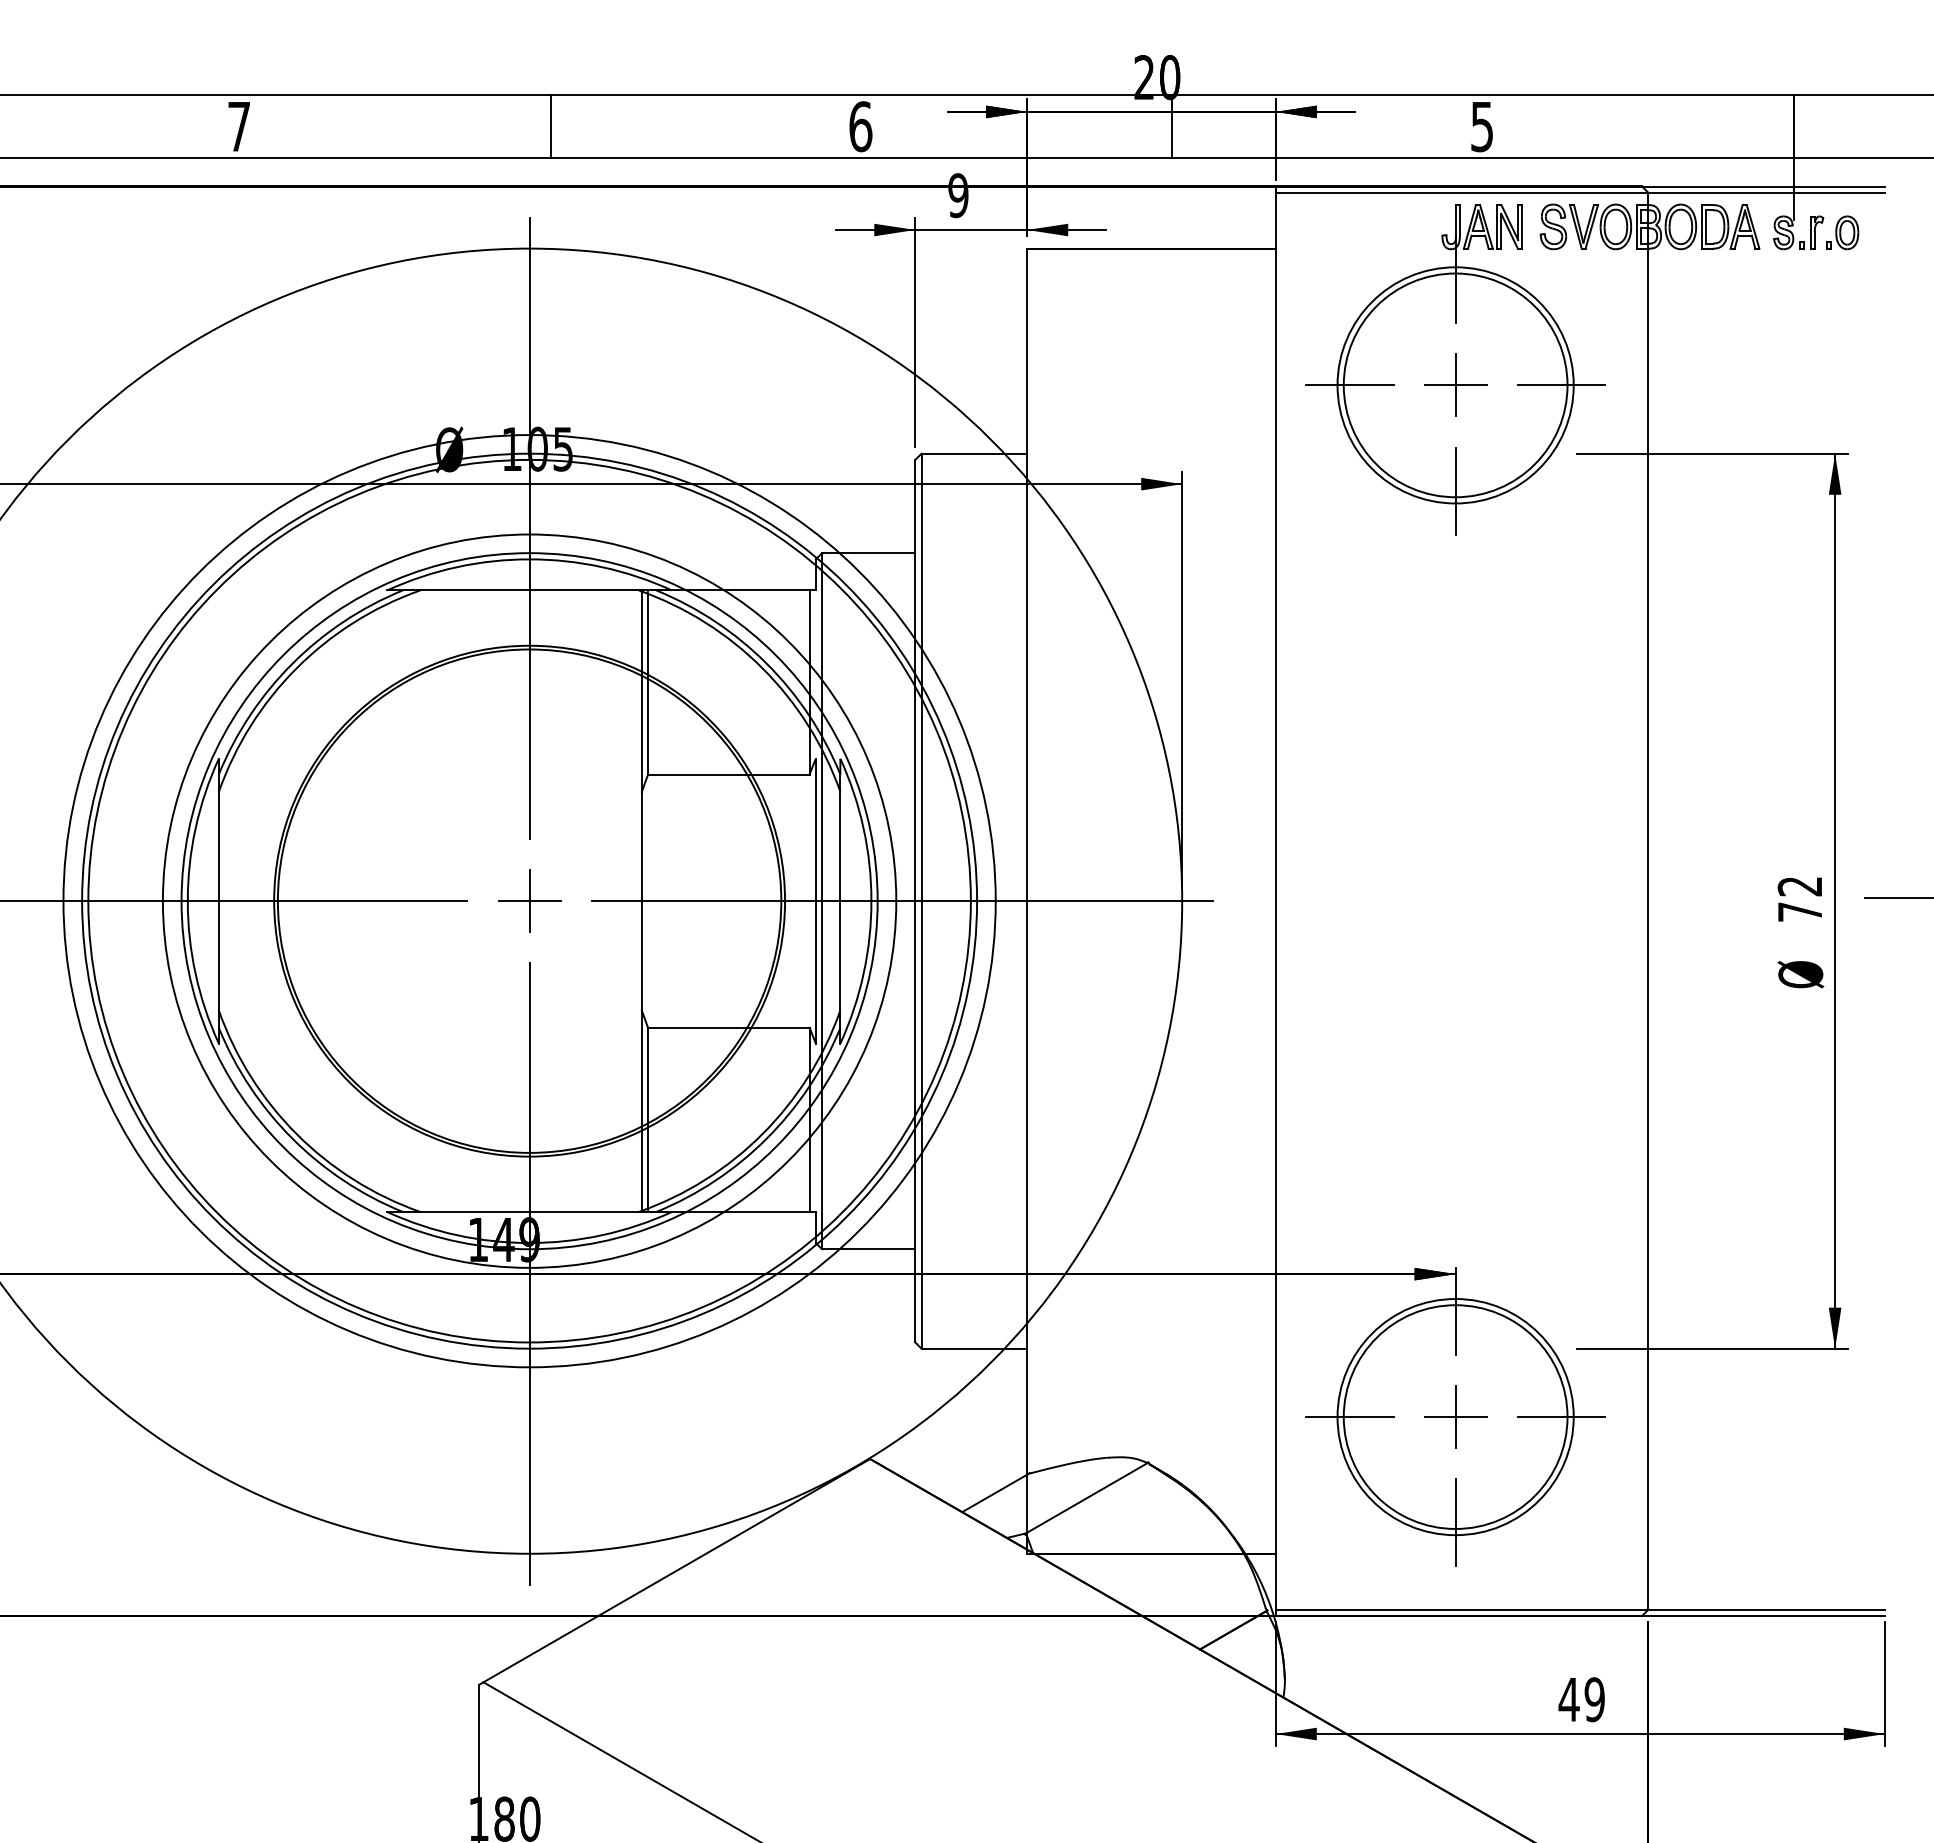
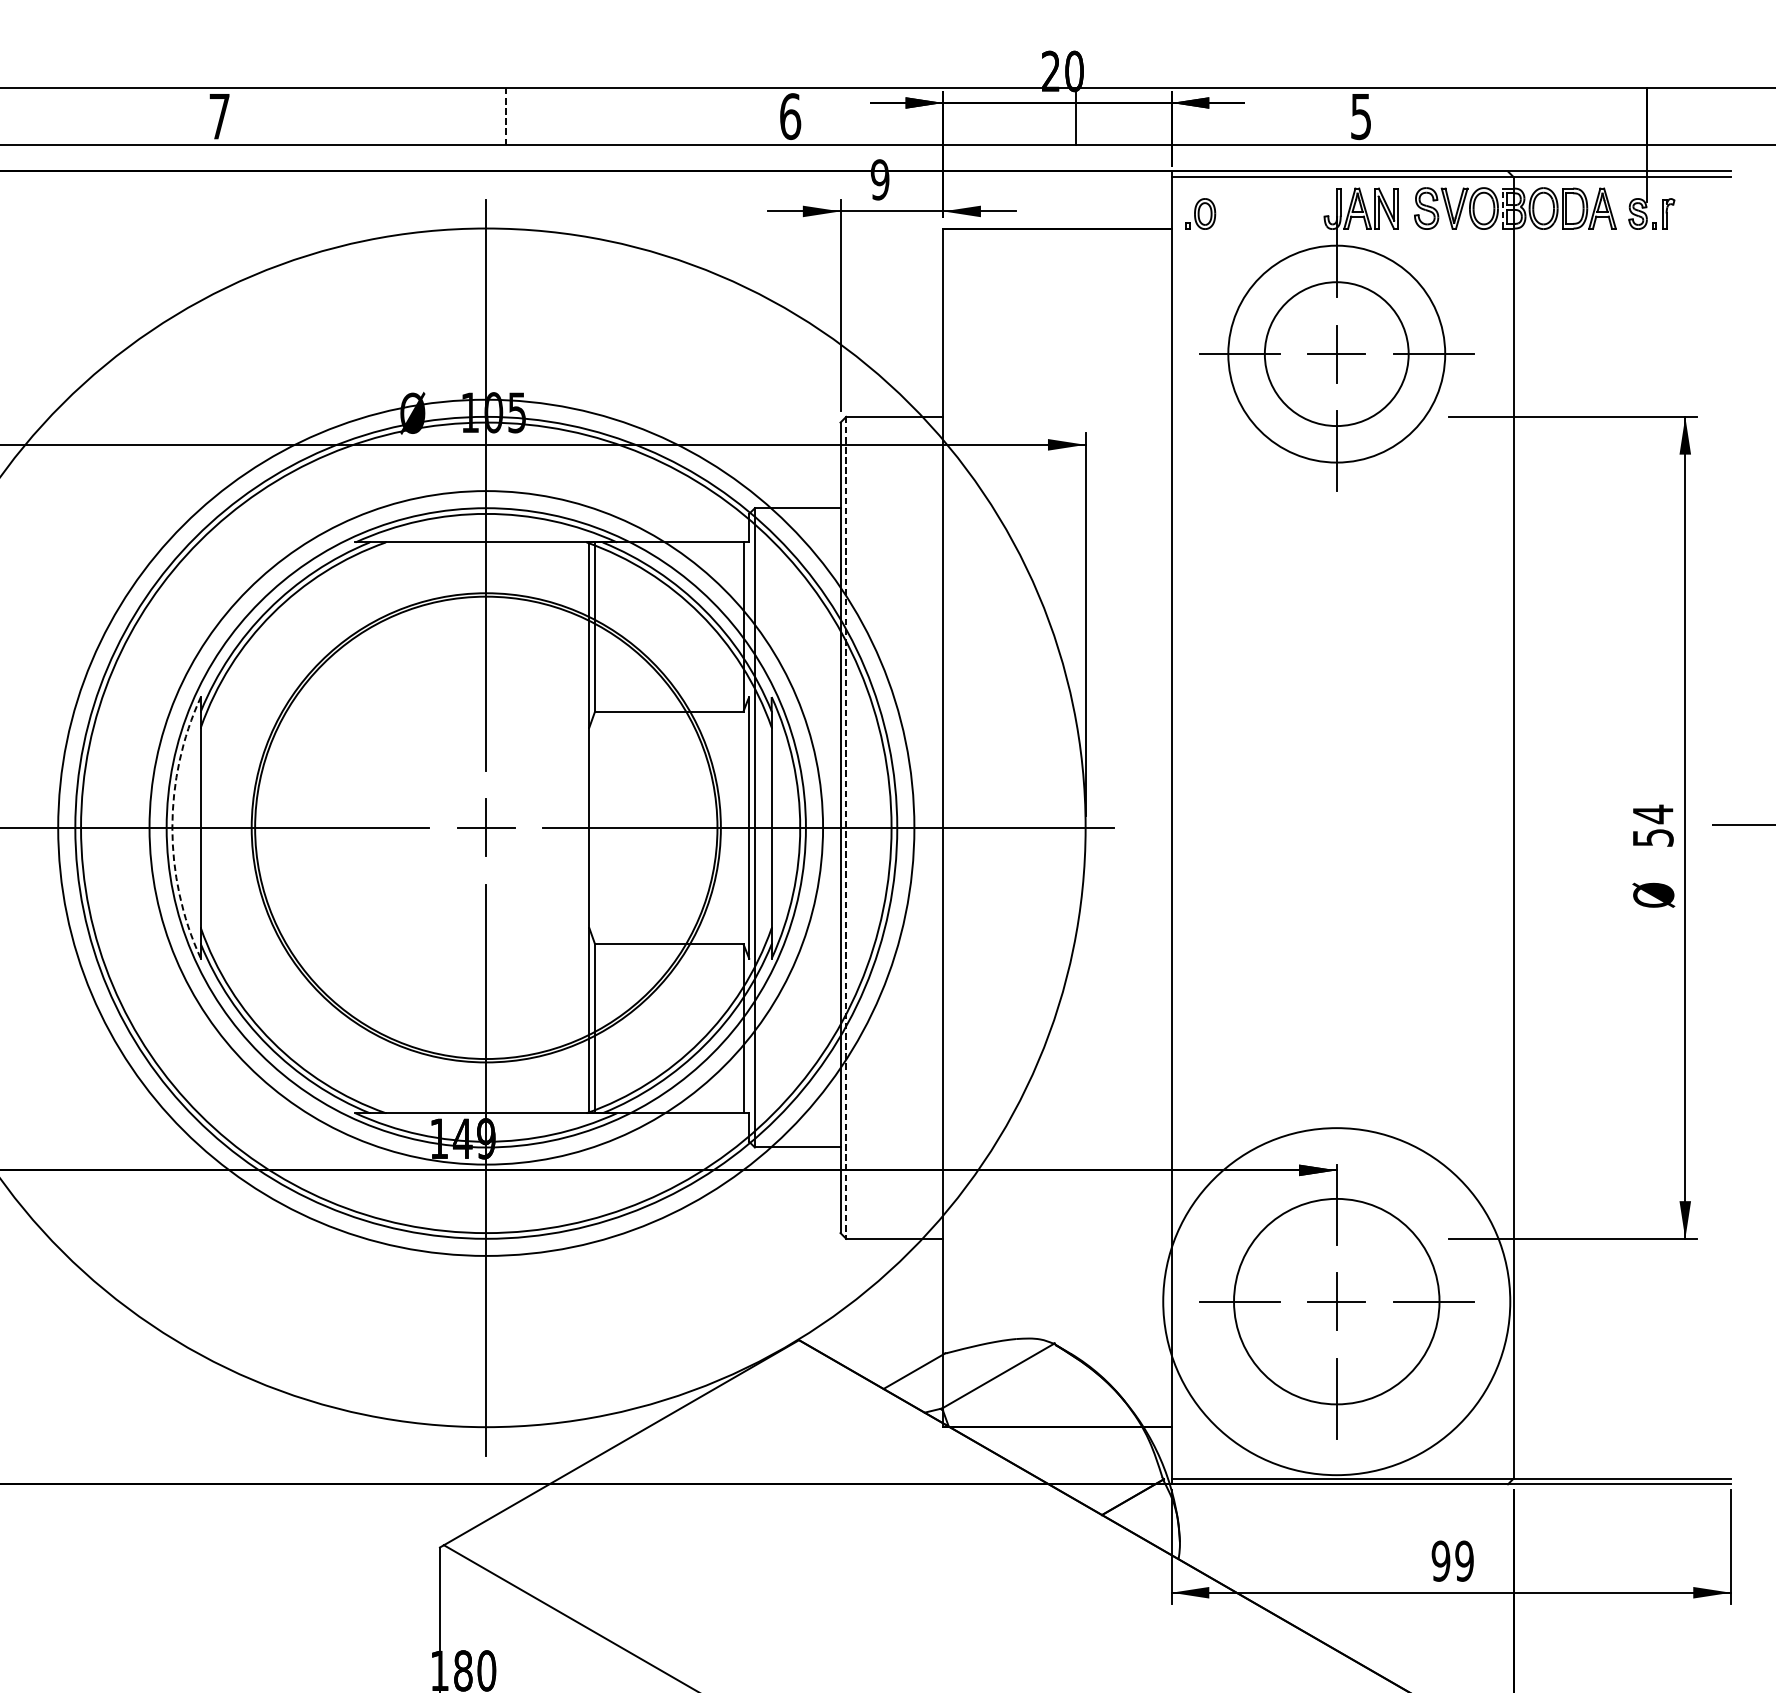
line: (550, 126) -> (505, 116), solid -> dashed
line: (1636, 226) -> (1502, 208), solid -> dashed
part: (1842, 232) -> (1200, 213), moved
circle: (1455, 385) -> (1336, 354), size x0.7
text: (1799, 898) -> (1652, 825), 72 -> 54
arc: (187, 901) -> (172, 828), solid -> dashed
line: (921, 901) -> (846, 828), solid -> dashed
circle: (1455, 1417) -> (1336, 1302), size x1.6
text: (1568, 1699) -> (1440, 1561), 49 -> 99

